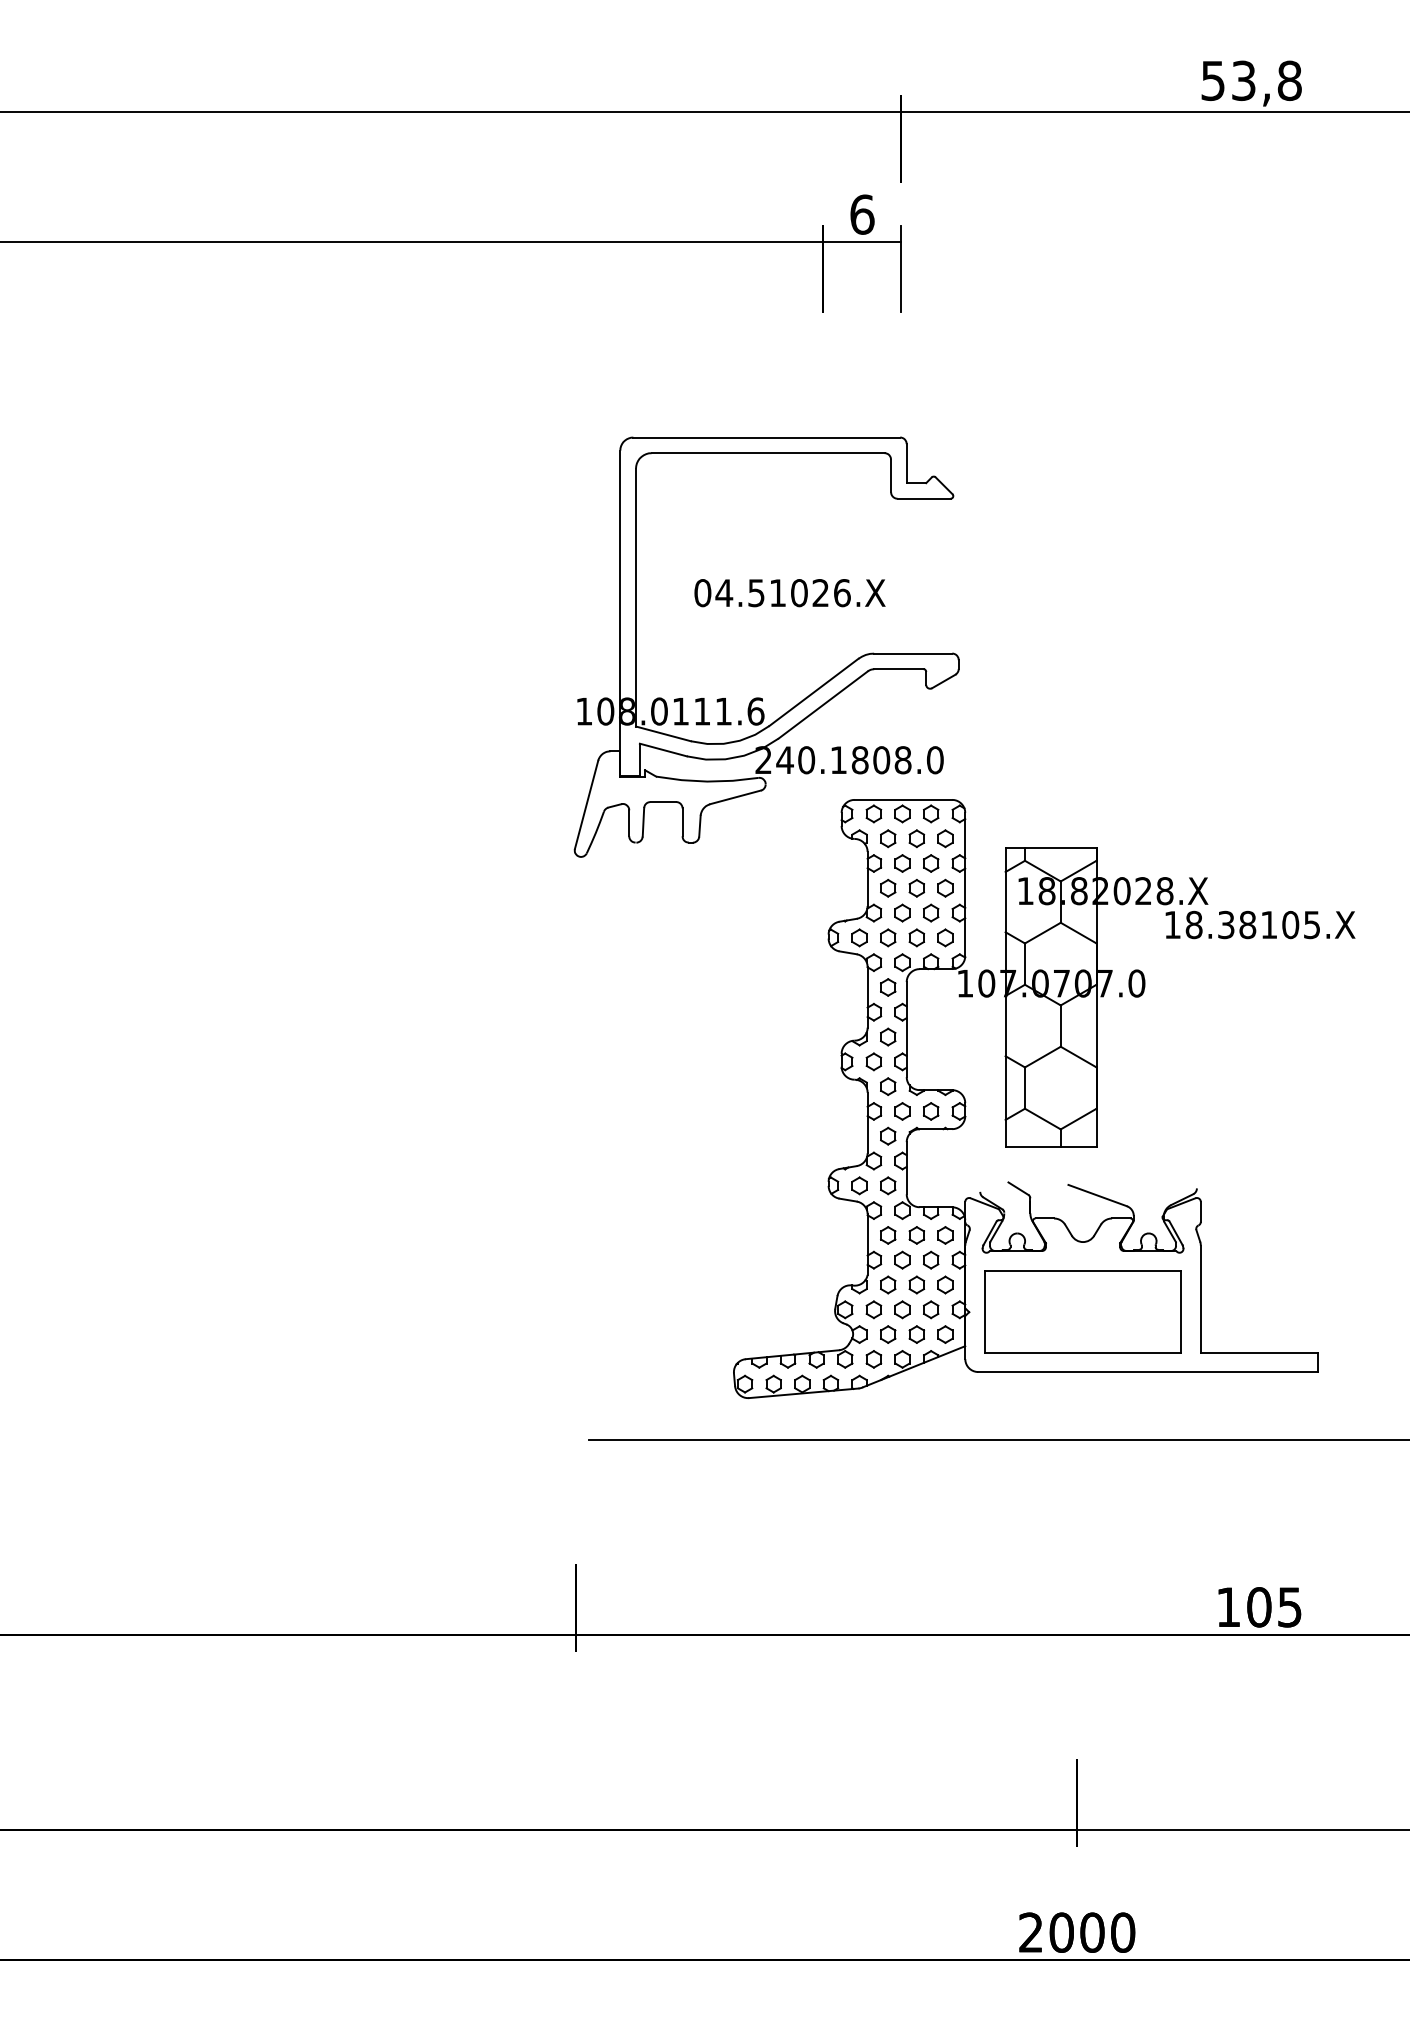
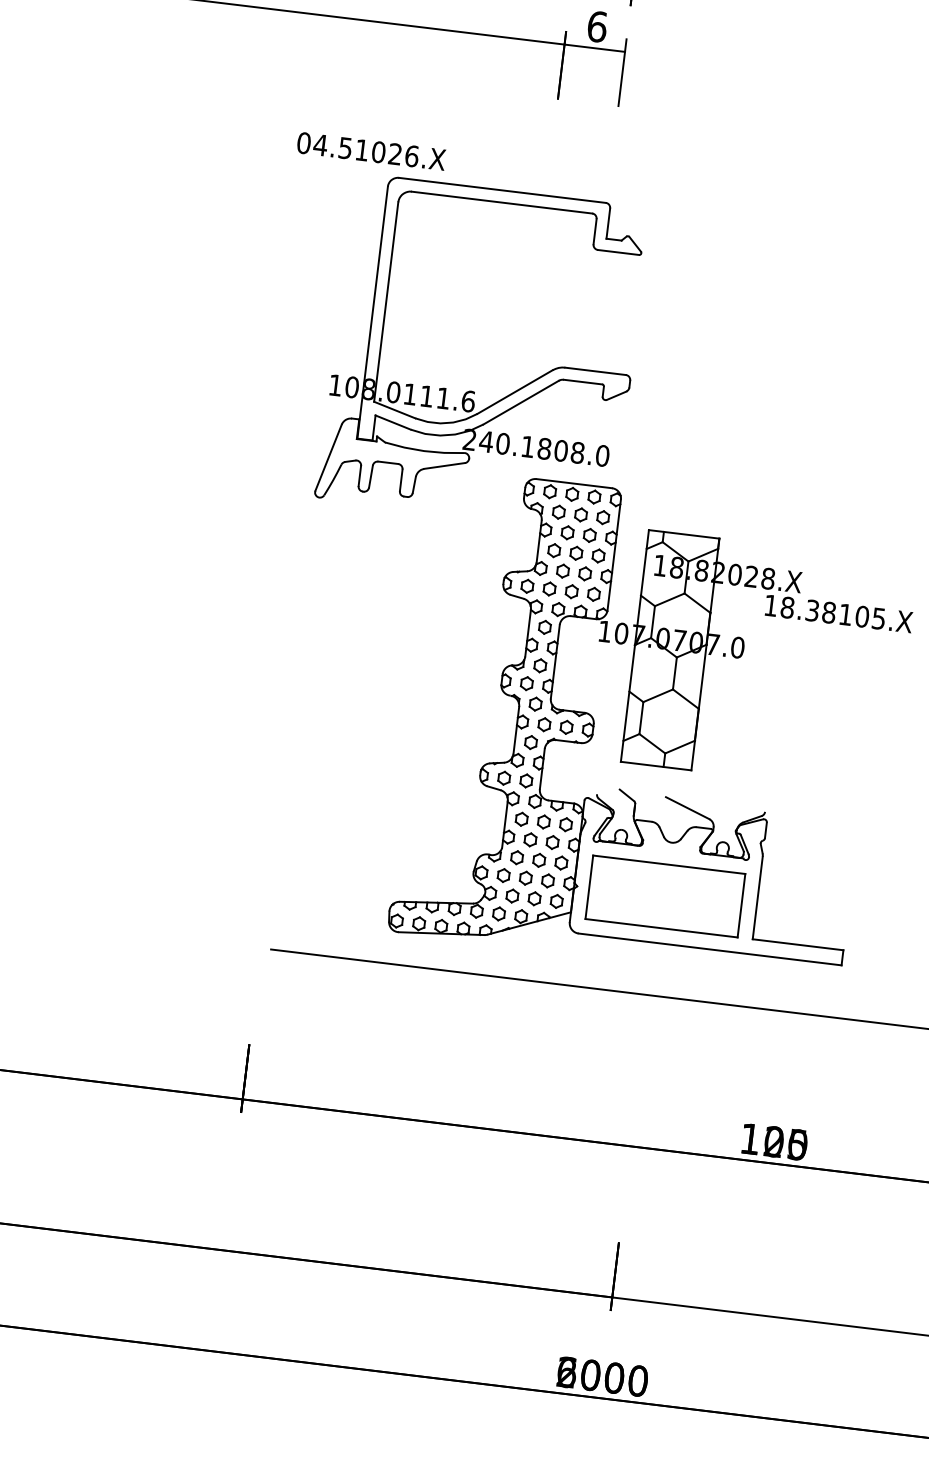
text: (789, 593) -> (371, 151), moved
text: (1274, 1607) -> (785, 1143), 105 -> 120
text: (1031, 1932) -> (567, 1372), 2000 -> 6000

